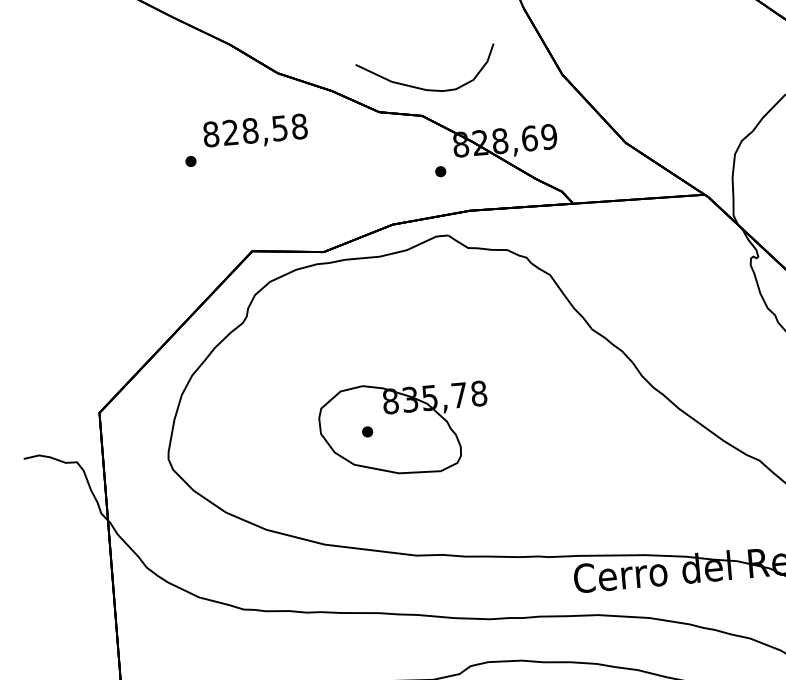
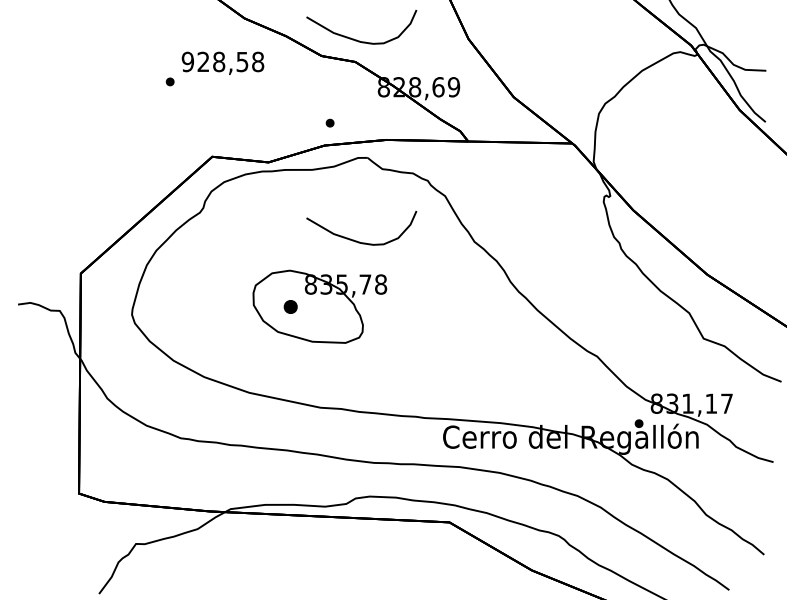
text: (210, 135) -> (187, 62), 828,58 -> 928,58
part: (439, 170) -> (329, 122), moved
curve: (443, 340) -> (356, 240), added
part: (367, 431) -> (290, 306), size x1.6

